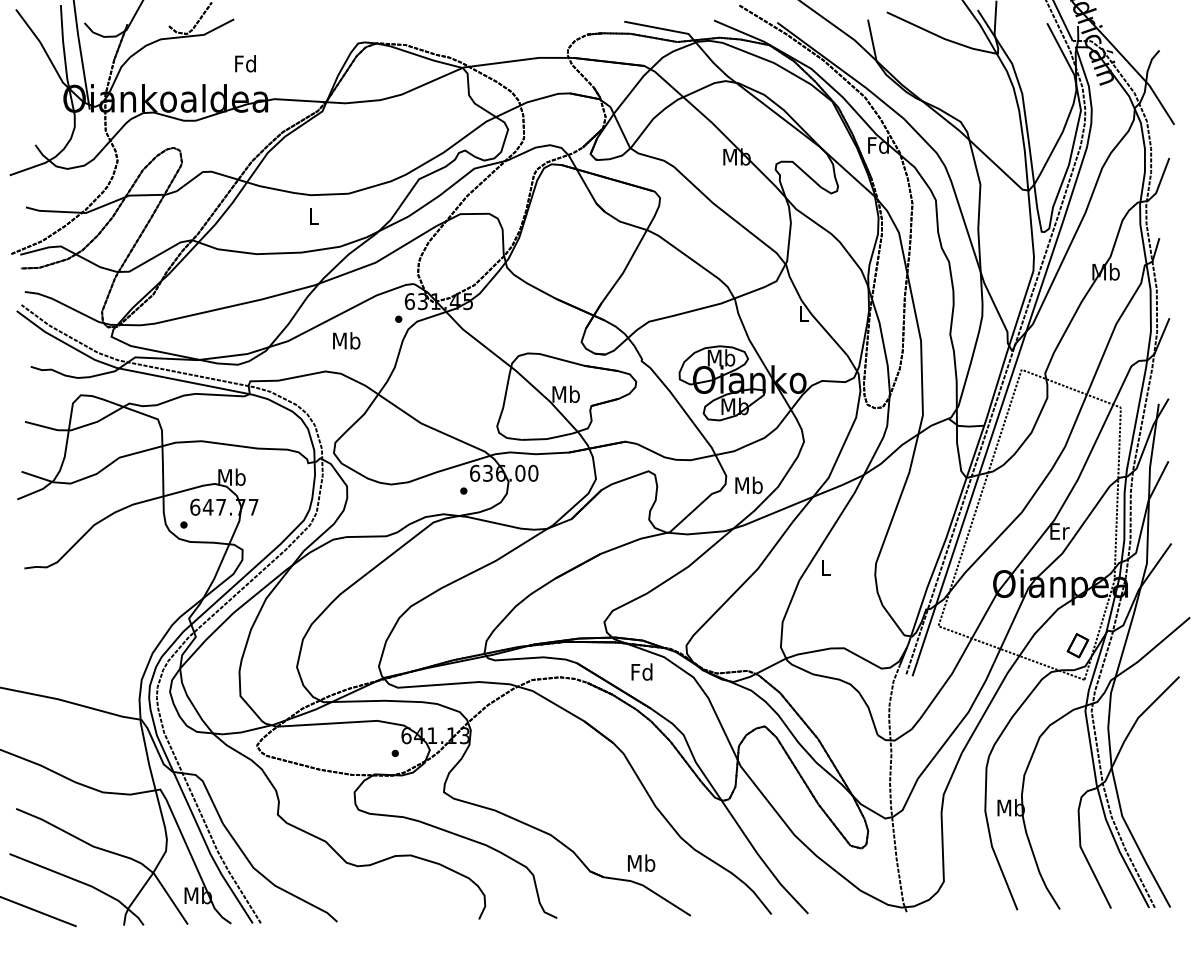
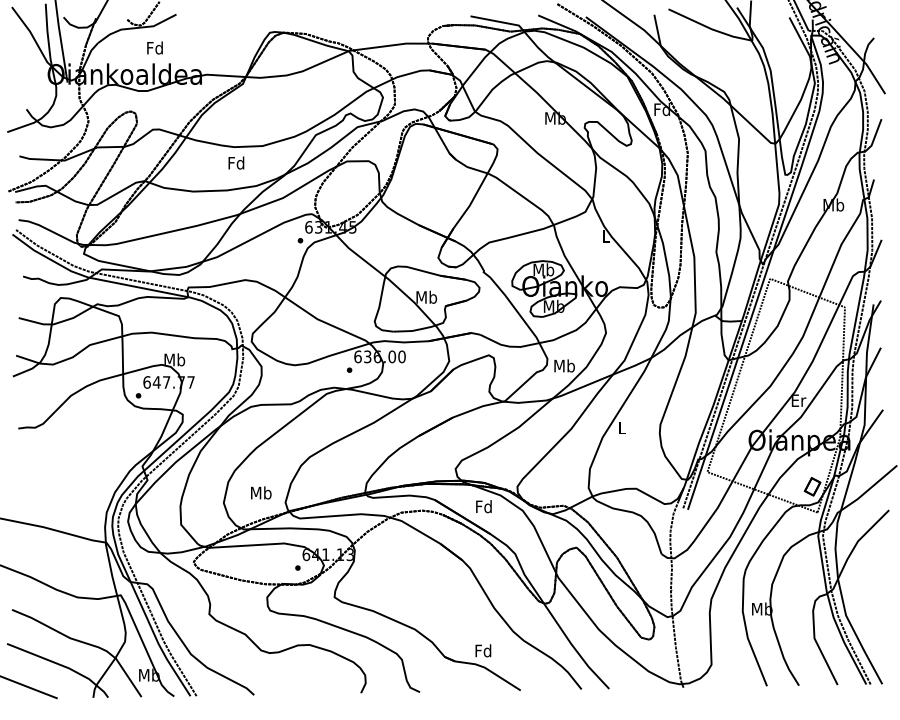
text: (244, 63) -> (154, 47), moved
text: (313, 215) -> (236, 162), L -> Fd
text: (346, 340) -> (261, 492), moved
text: (641, 862) -> (483, 650), Mb -> Fd

